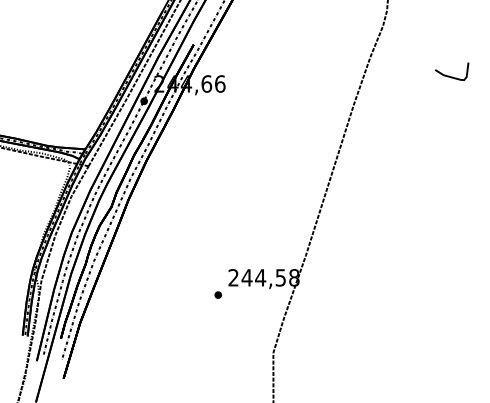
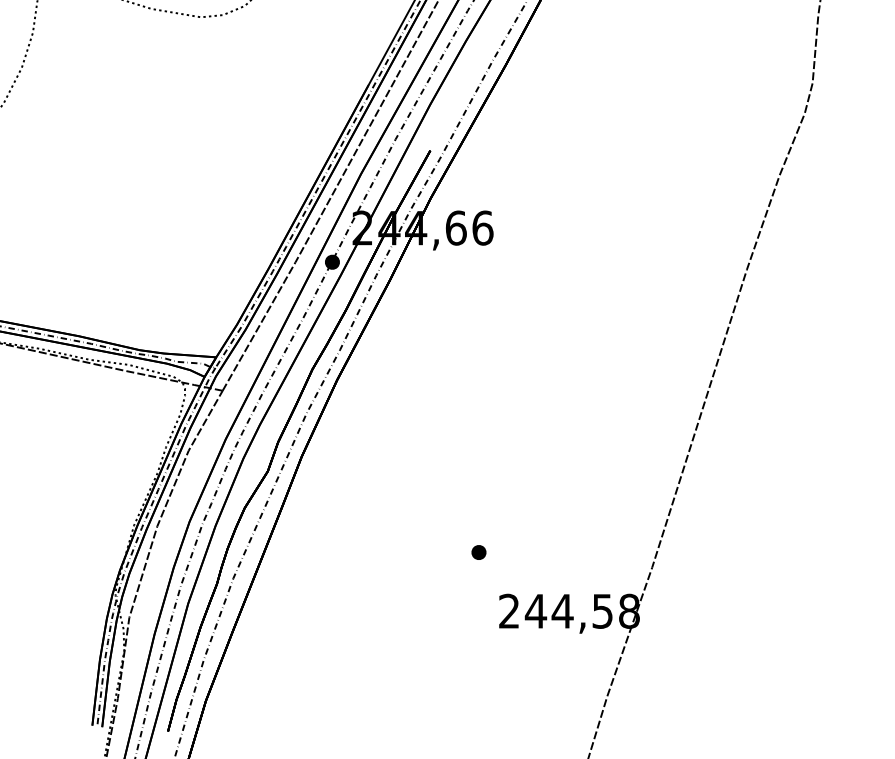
part: (217, 294) -> (477, 551), moved

